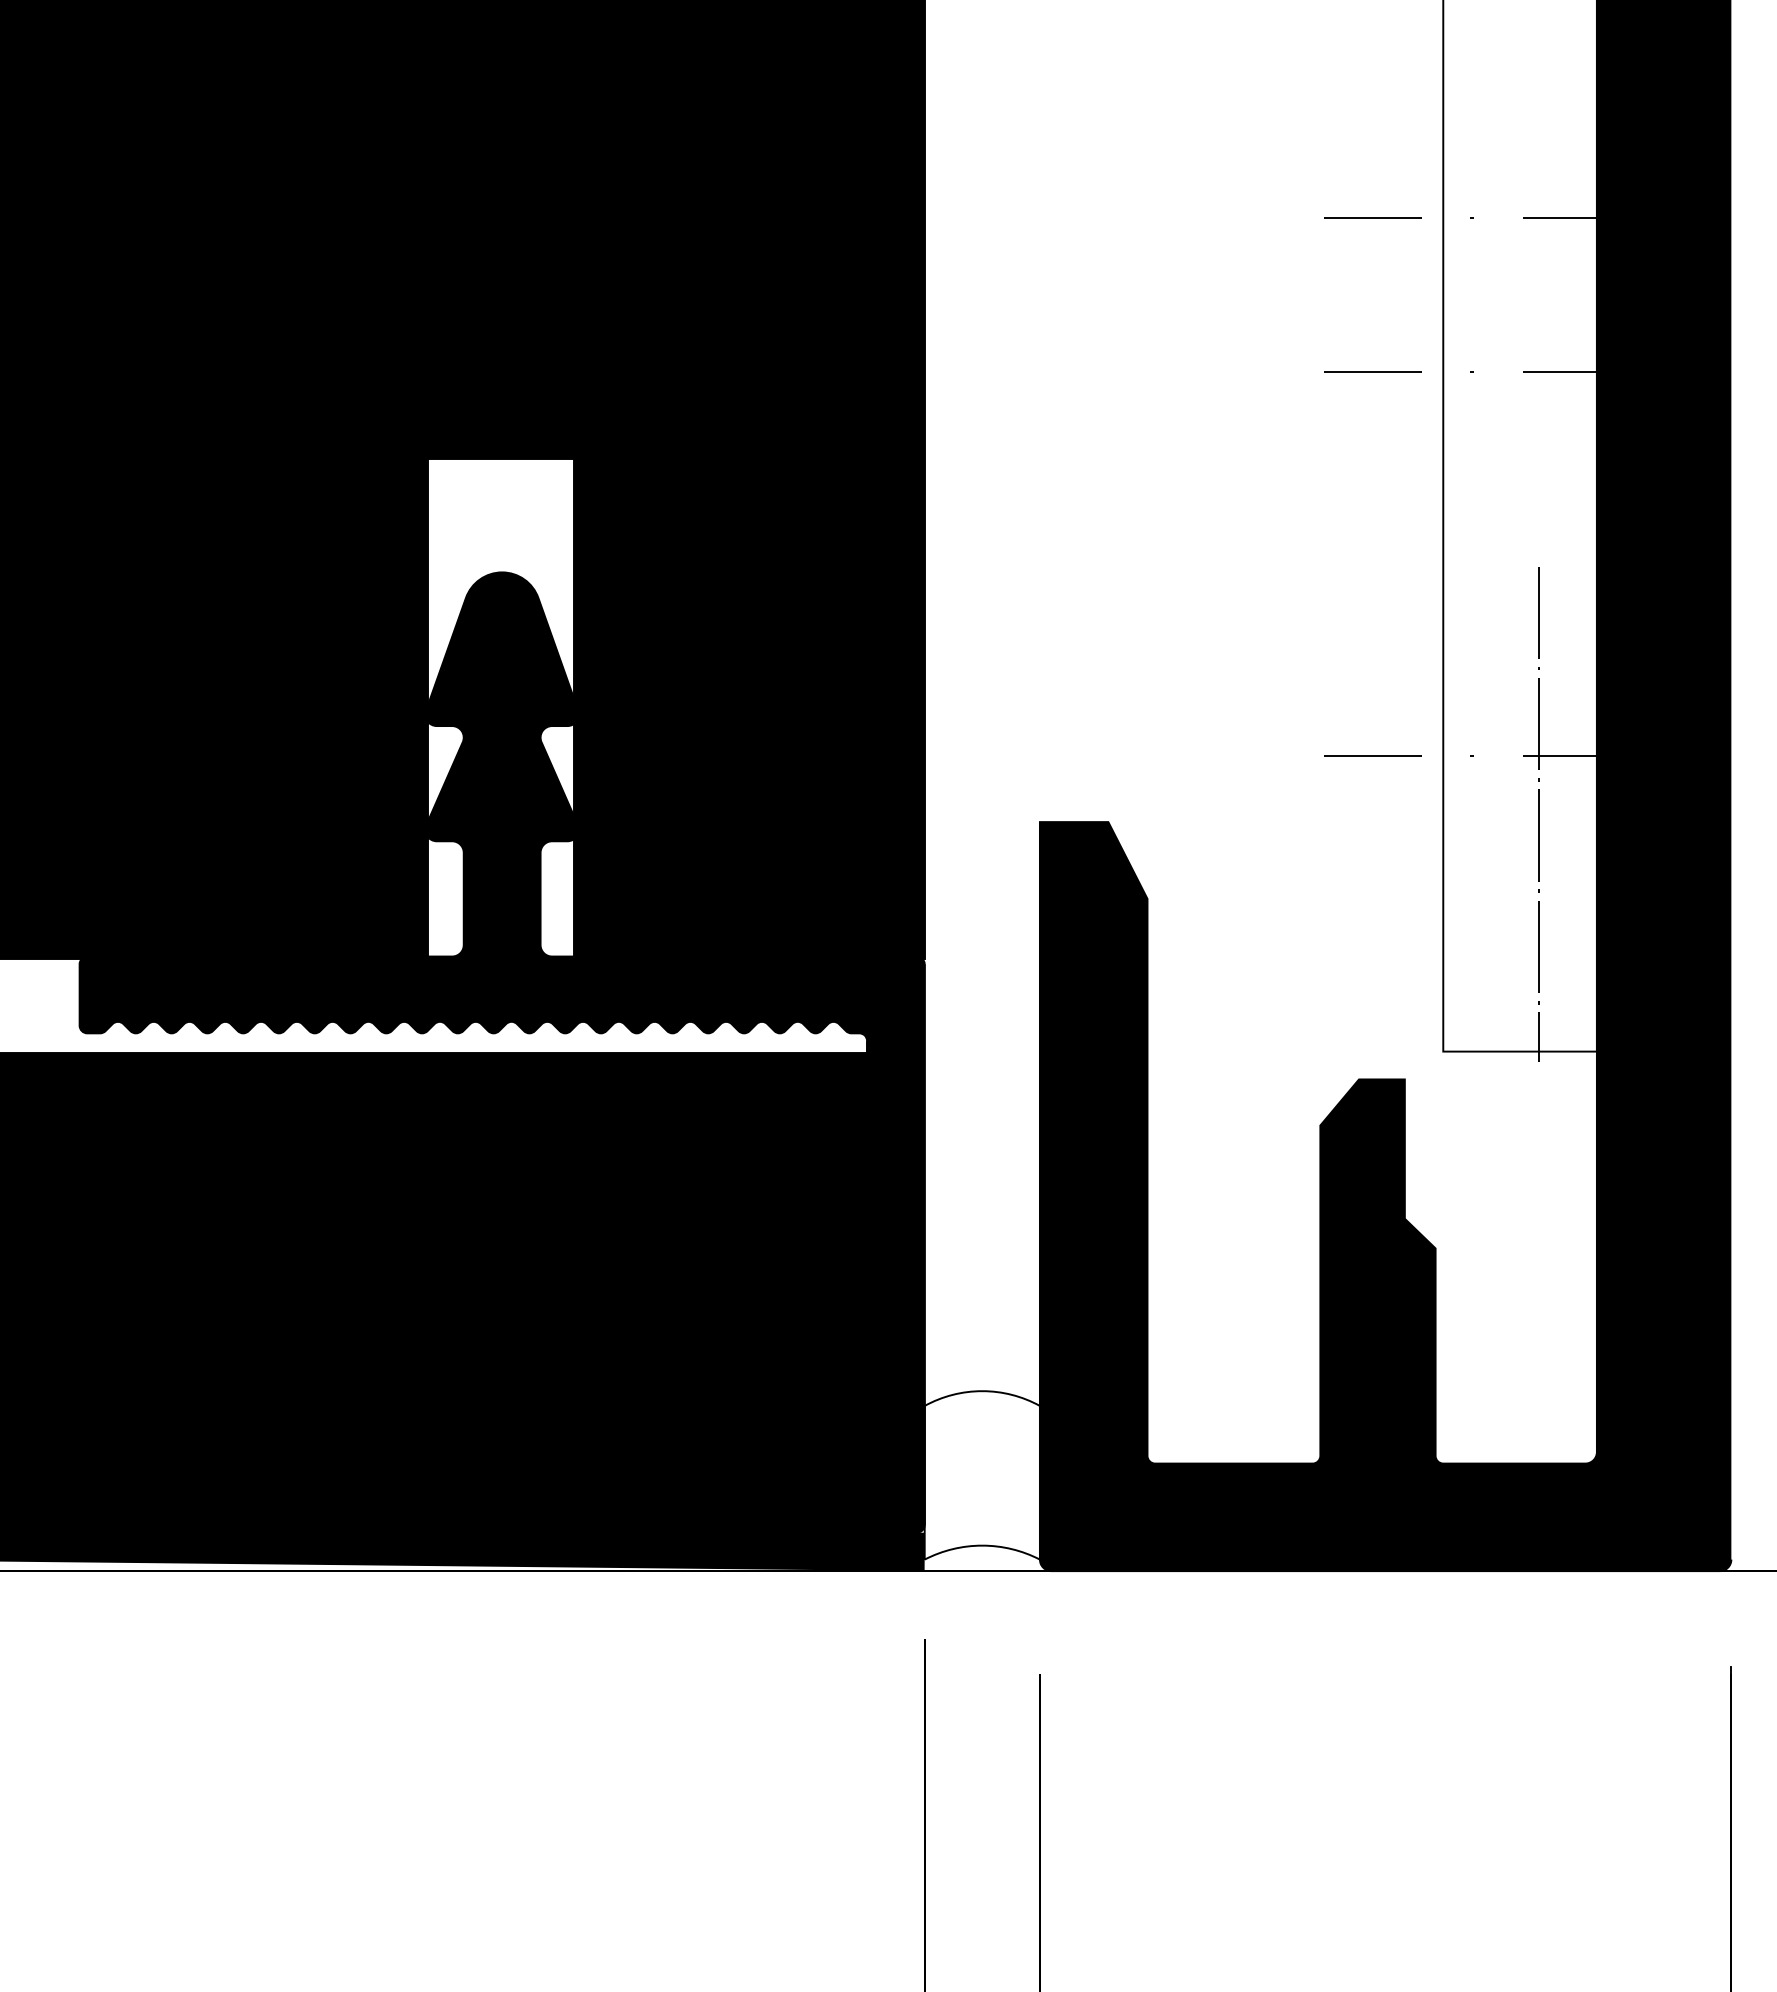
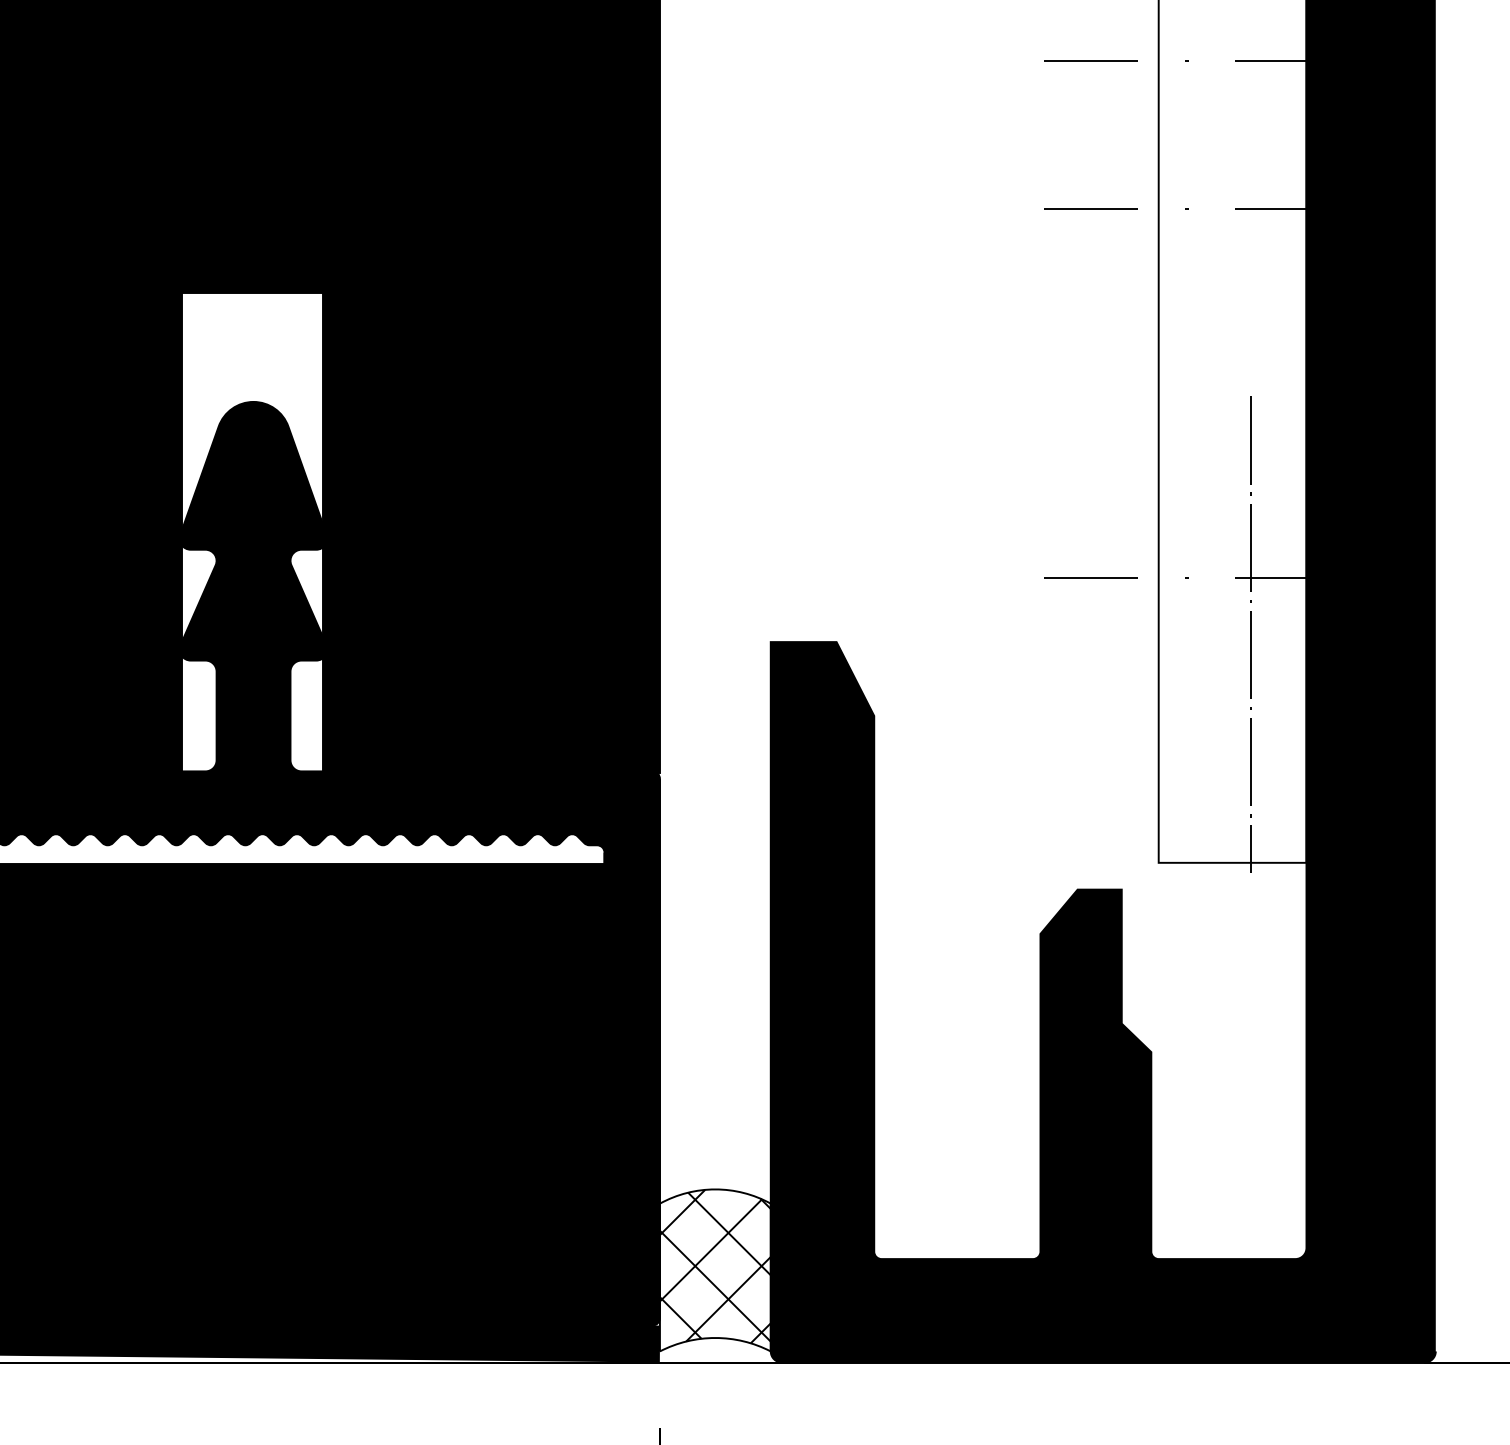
hatch: (981, 1471) -> (714, 1266), added

